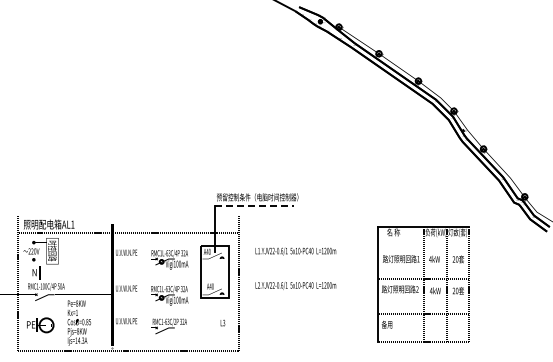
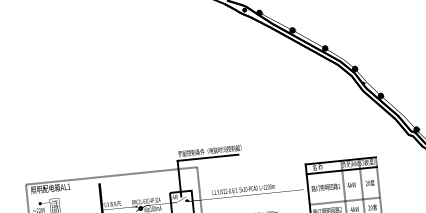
line: (254, 205) -> (208, 157), dashed -> solid
line: (128, 233) -> (111, 175), moved
line: (423, 239) -> (341, 170), added

